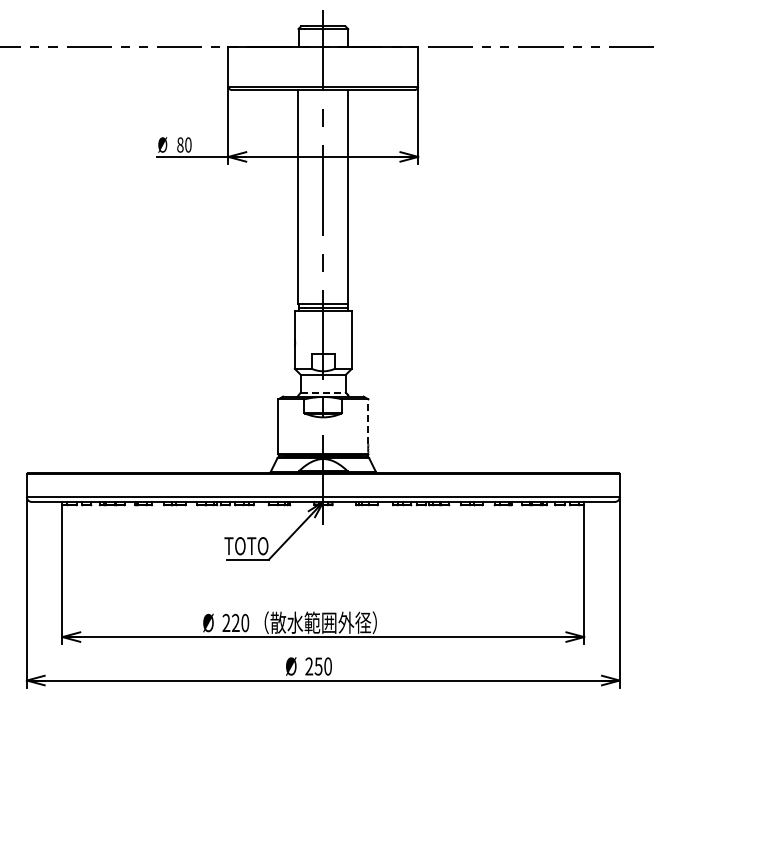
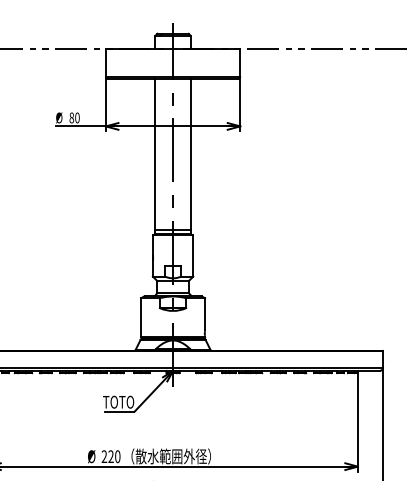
line: (323, 392) -> (173, 293), dashed -> solid
line: (368, 421) -> (205, 313), dashed -> solid

